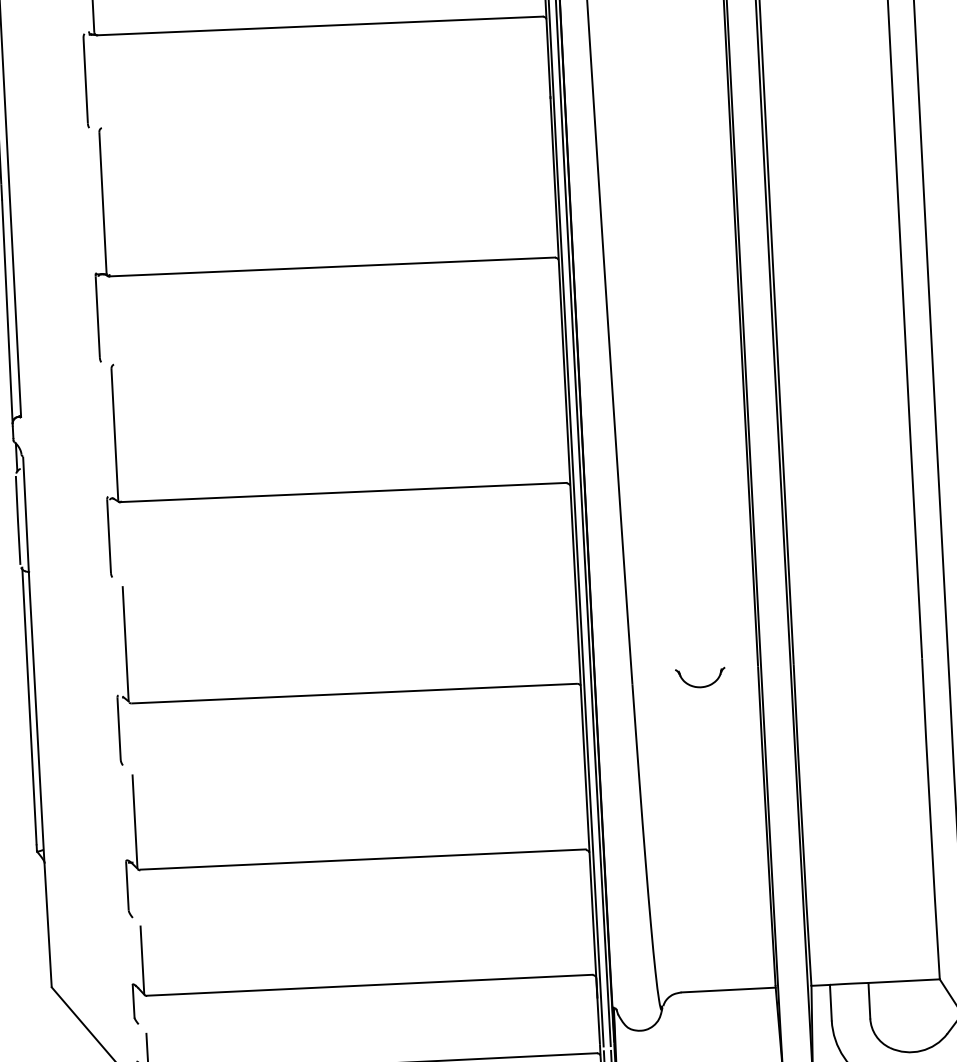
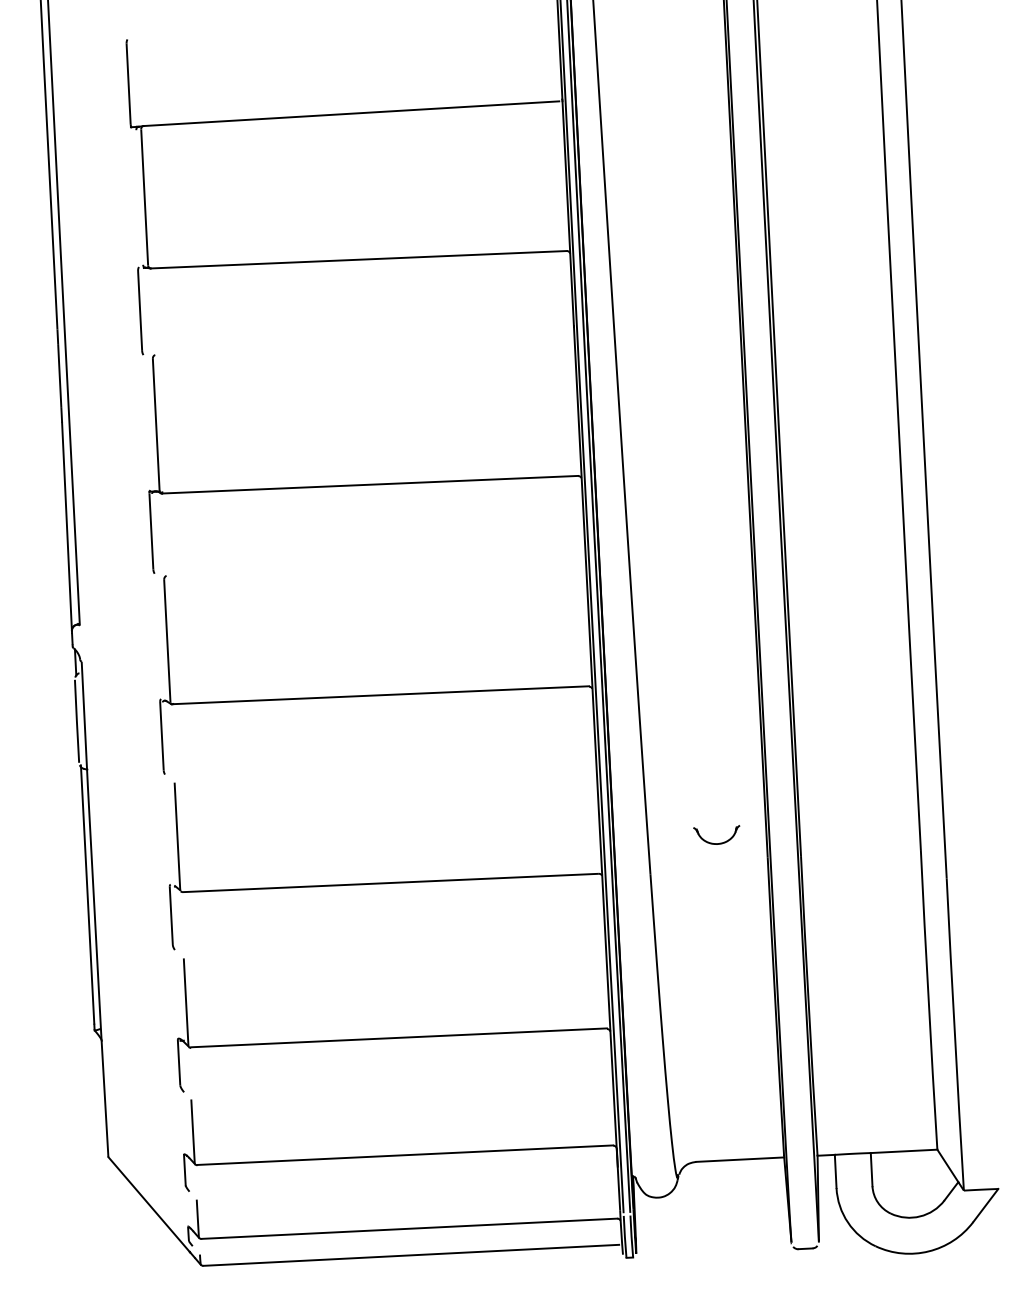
part: (695, 685) -> (712, 842), moved

